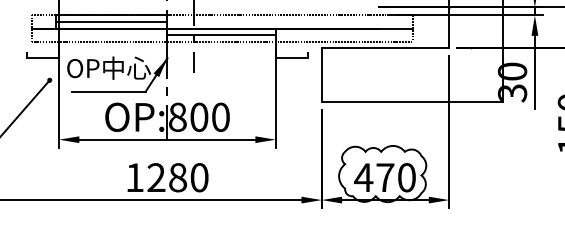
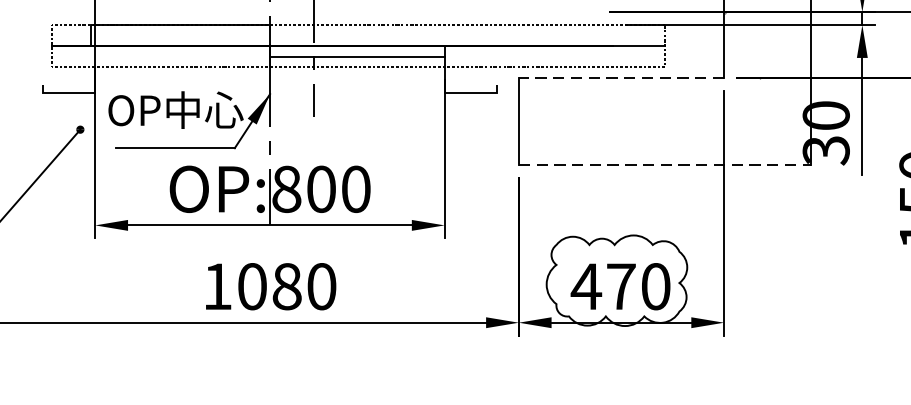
line: (111, 22) -> (179, 36), removed
line: (385, 48) -> (621, 78), solid -> dashed
line: (412, 102) -> (665, 165), solid -> dashed
text: (156, 177) -> (252, 286), 1280 -> 1080

